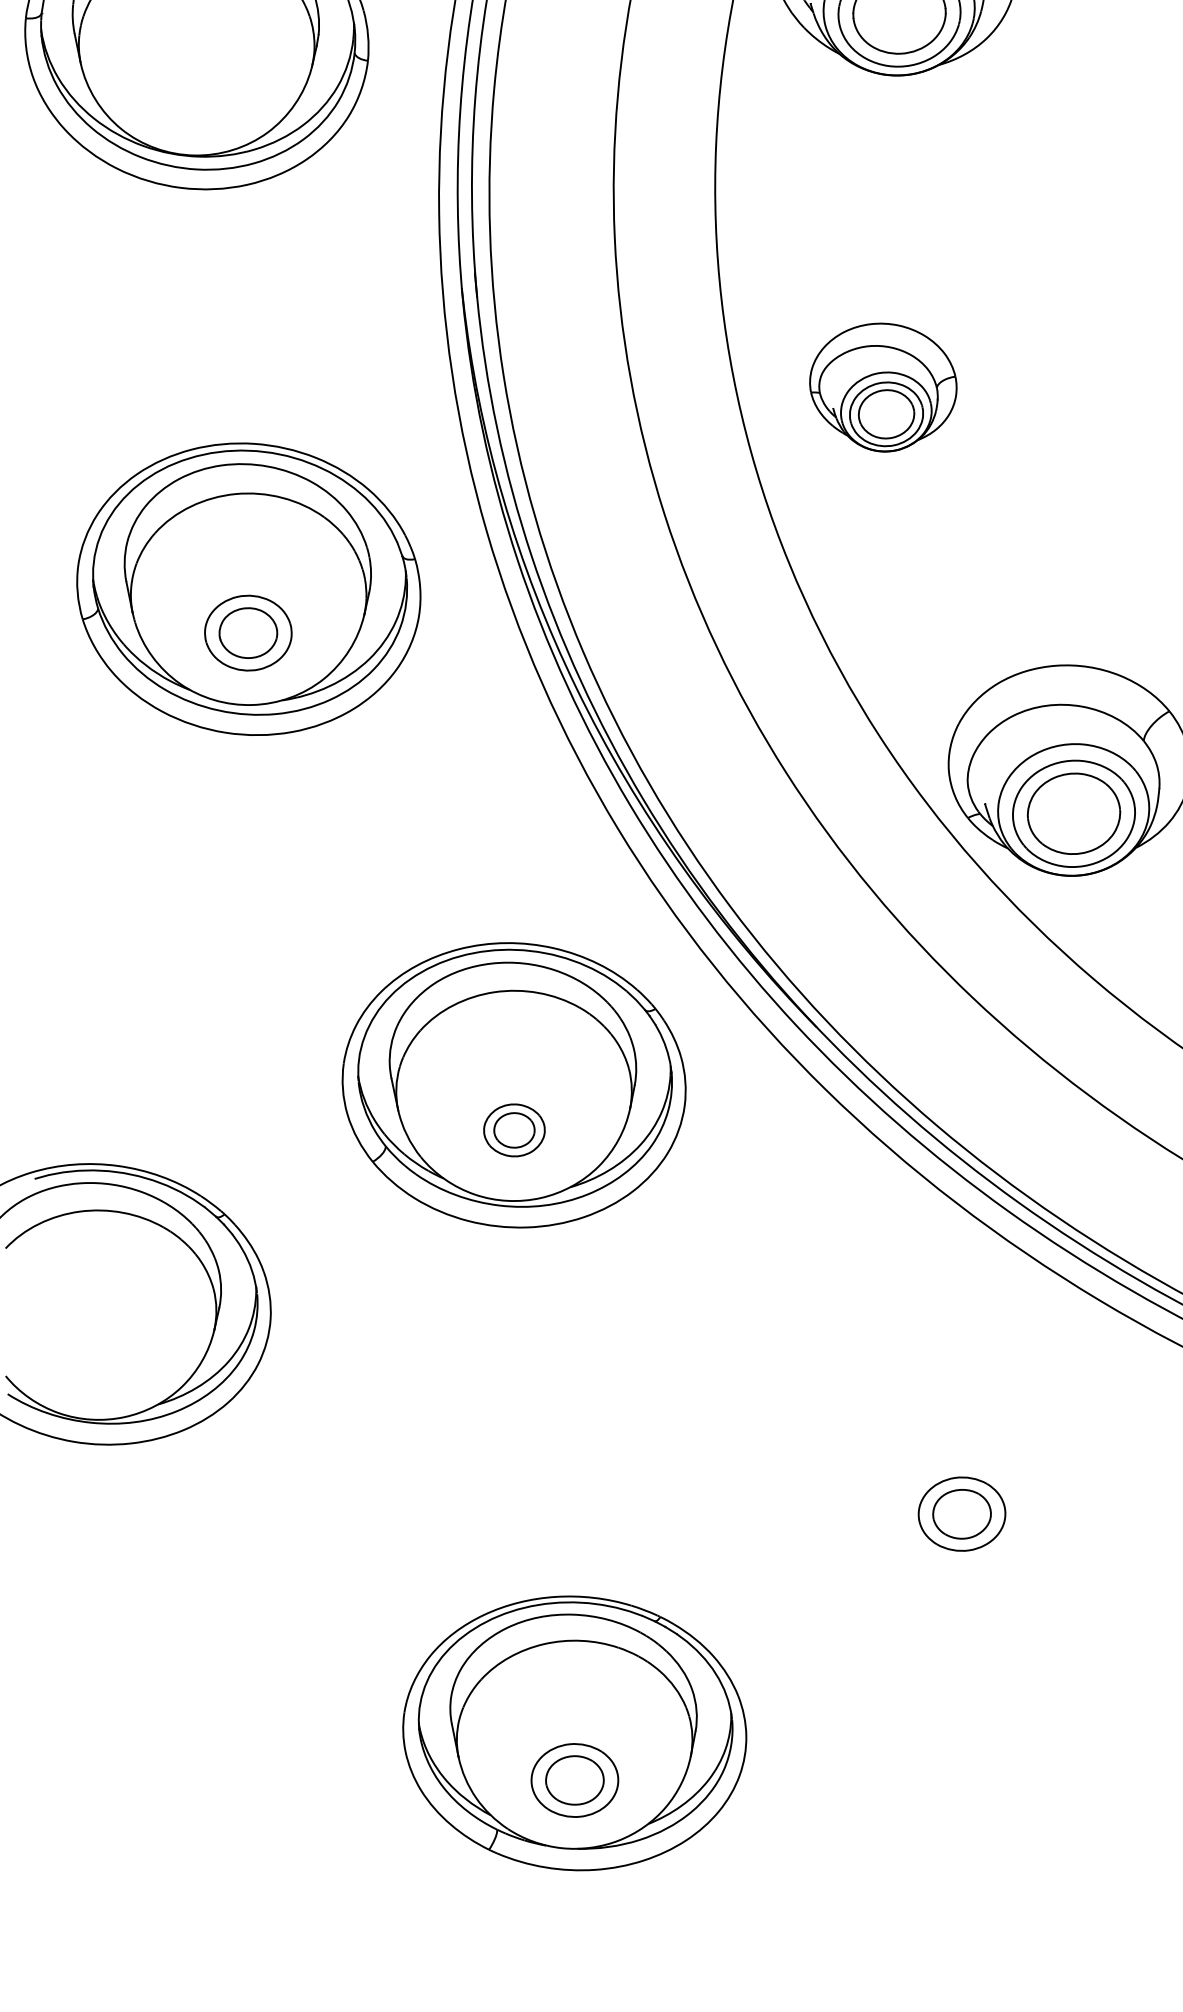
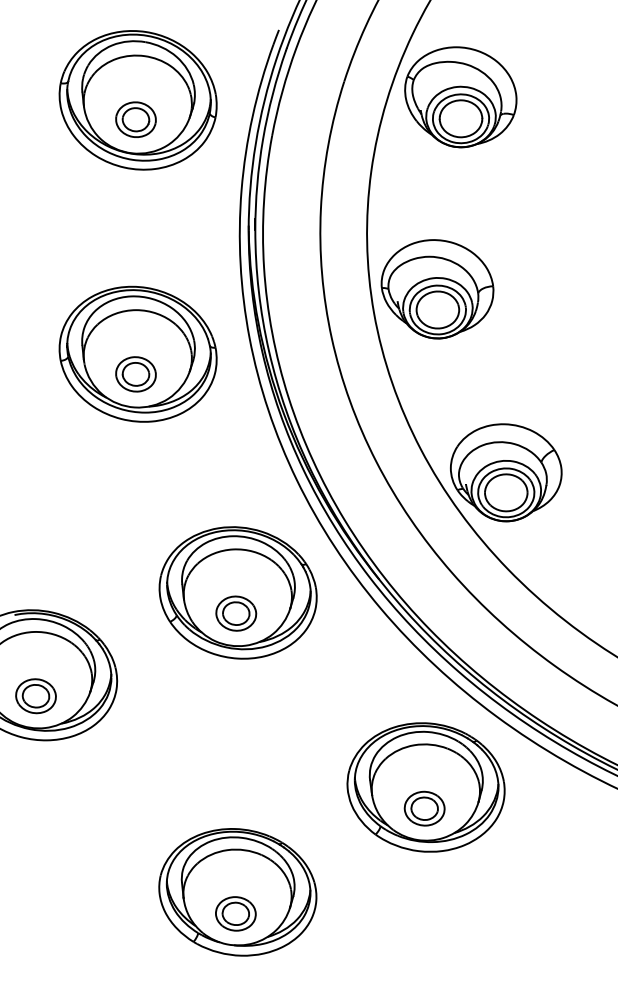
part: (195, 81) -> (135, 119), added
part: (883, 387) -> (437, 289), size x1.67
part: (514, 1130) -> (236, 613), size x1.43
part: (96, 1350) -> (35, 696), added
part: (959, 1468) -> (425, 787), added

